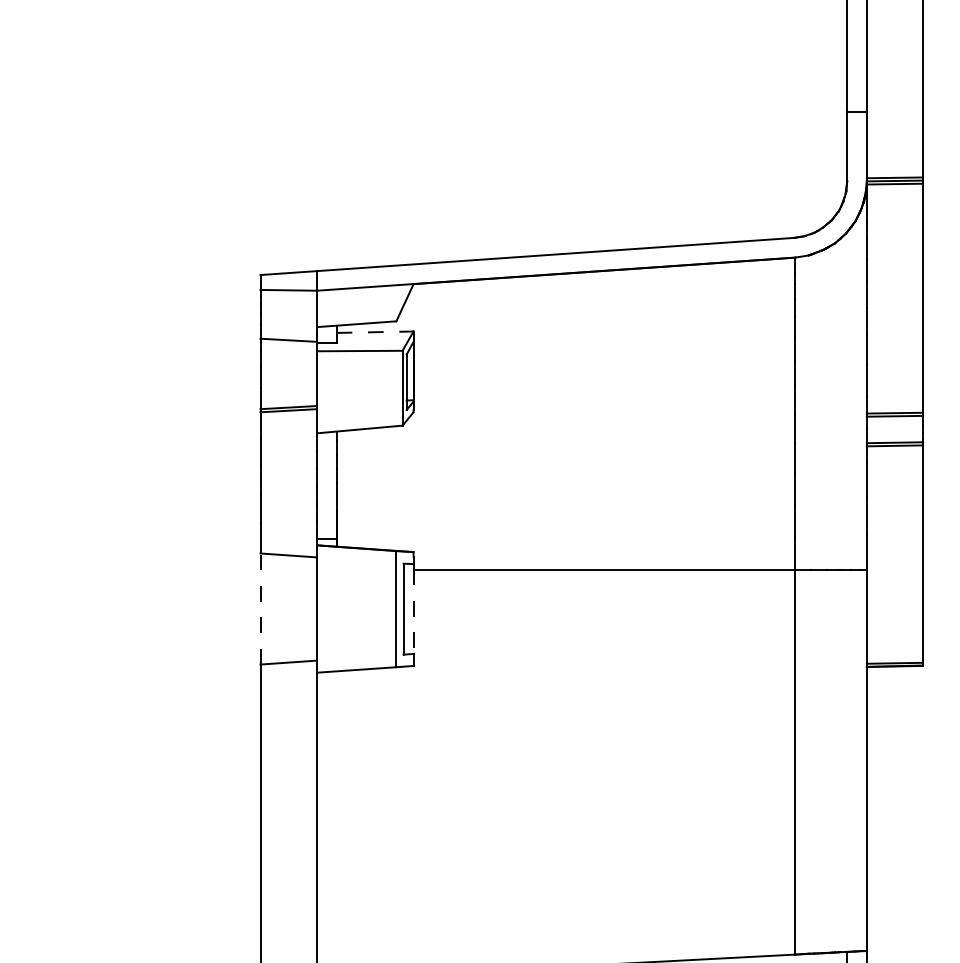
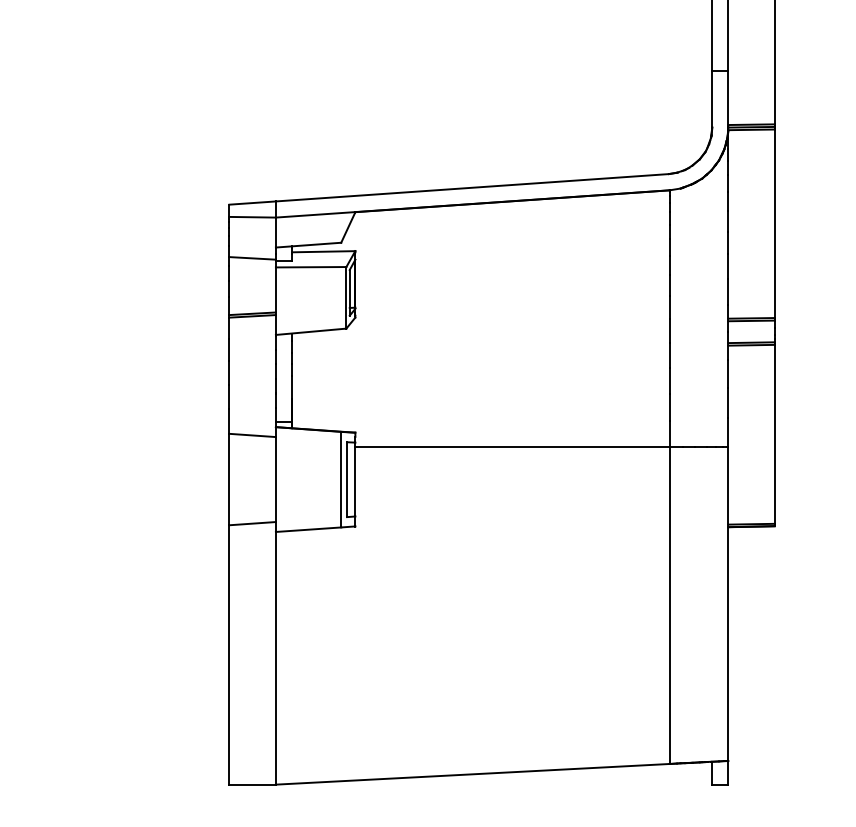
line: (374, 331) -> (323, 251), dashed -> solid
line: (260, 608) -> (229, 479), dashed -> solid
line: (413, 611) -> (355, 481), dashed -> solid

